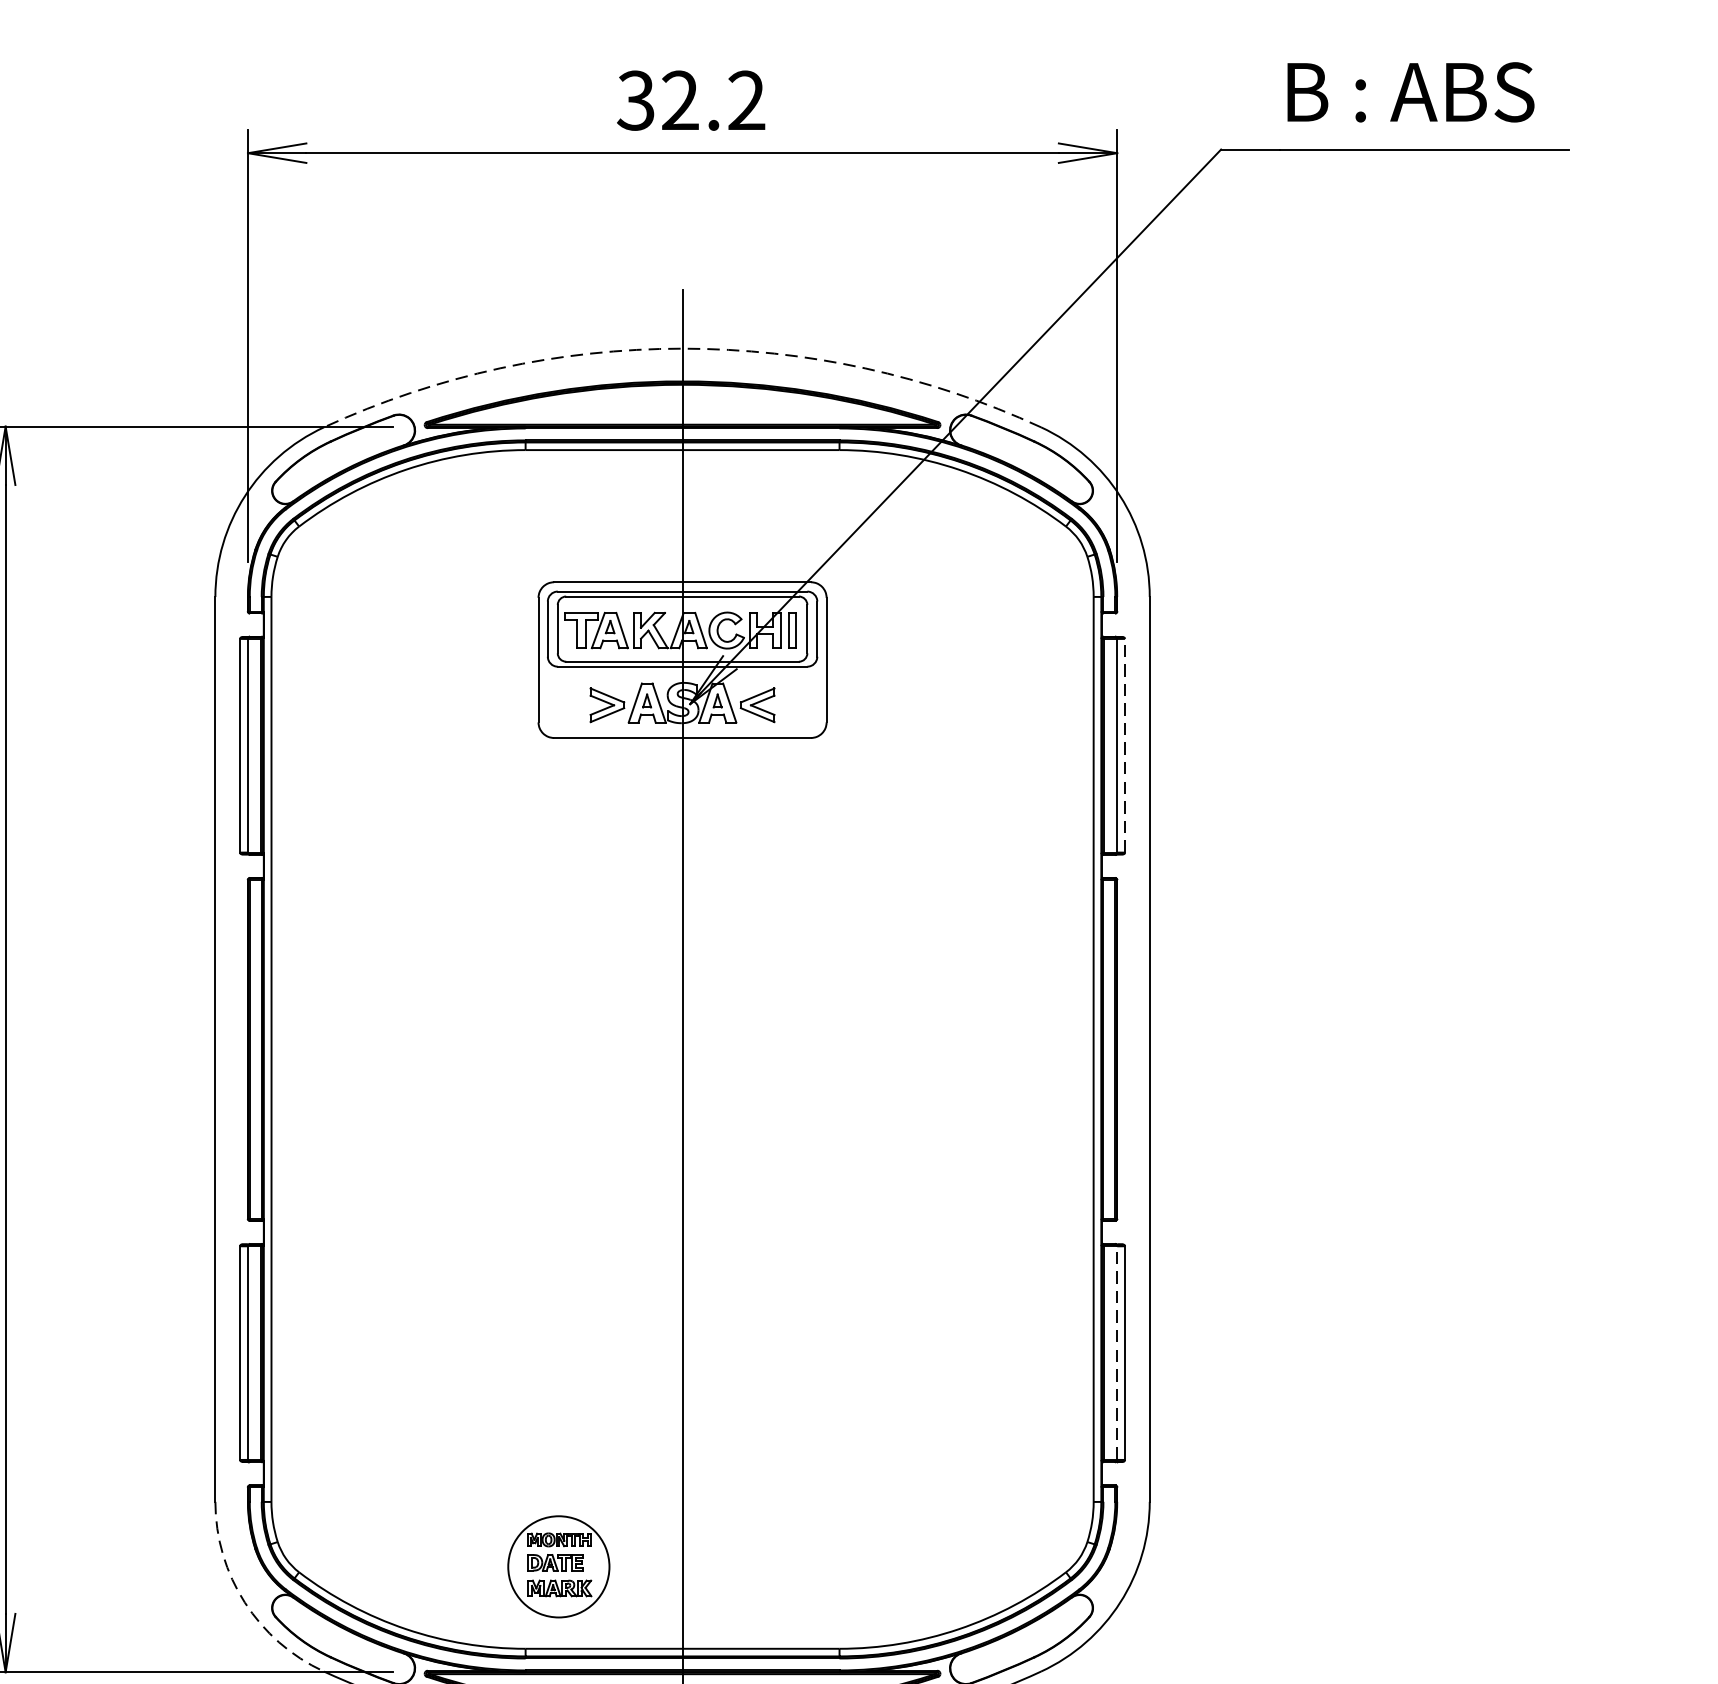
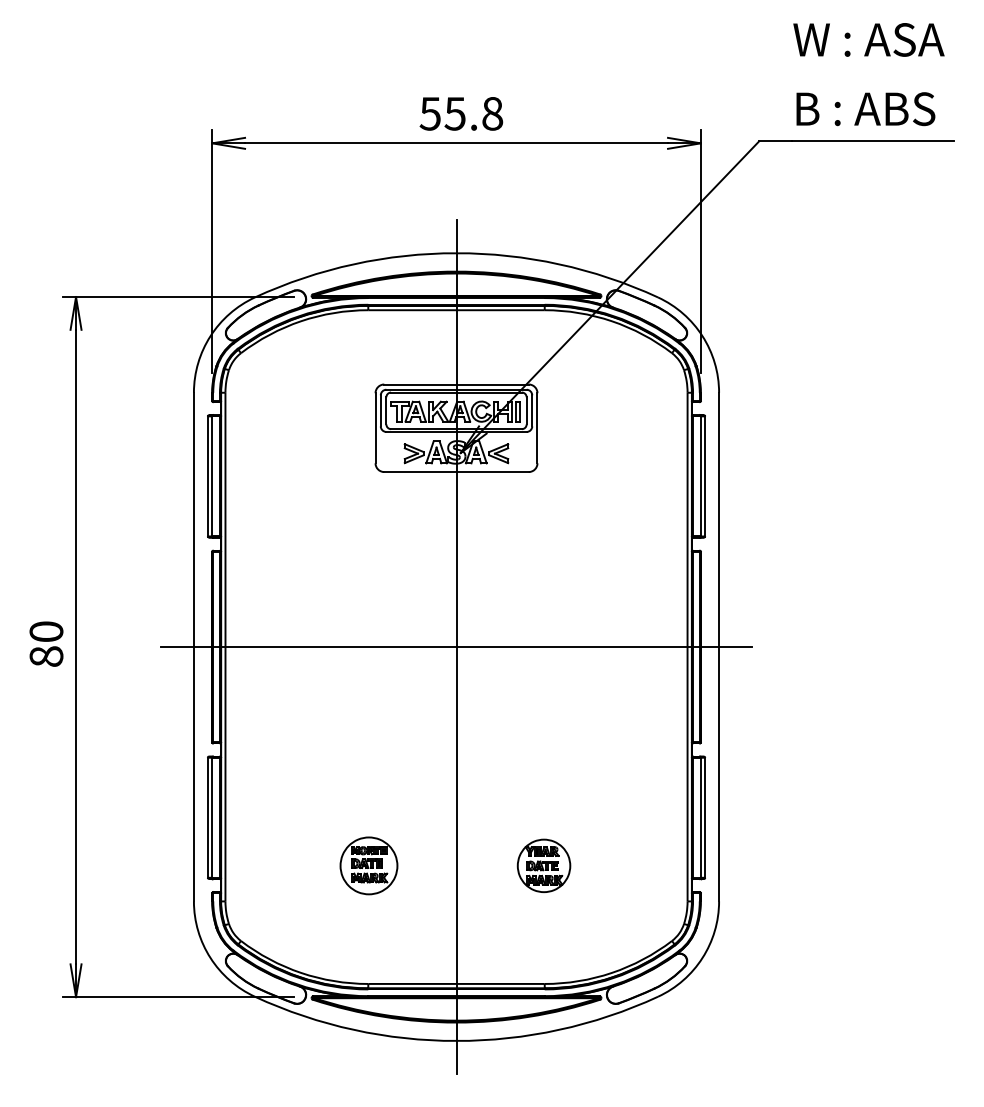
text: (691, 100) -> (461, 113), 32.2 -> 55.8
arc: (682, 349) -> (456, 253), dashed -> solid
line: (1125, 744) -> (705, 475), dashed -> solid
line: (682, 1050) -> (456, 647), added
line: (1116, 1352) -> (700, 817), dashed -> solid
part: (837, 1438) -> (543, 865), added
part: (557, 1566) -> (368, 865), moved
arc: (244, 1603) -> (210, 958), dashed -> solid

